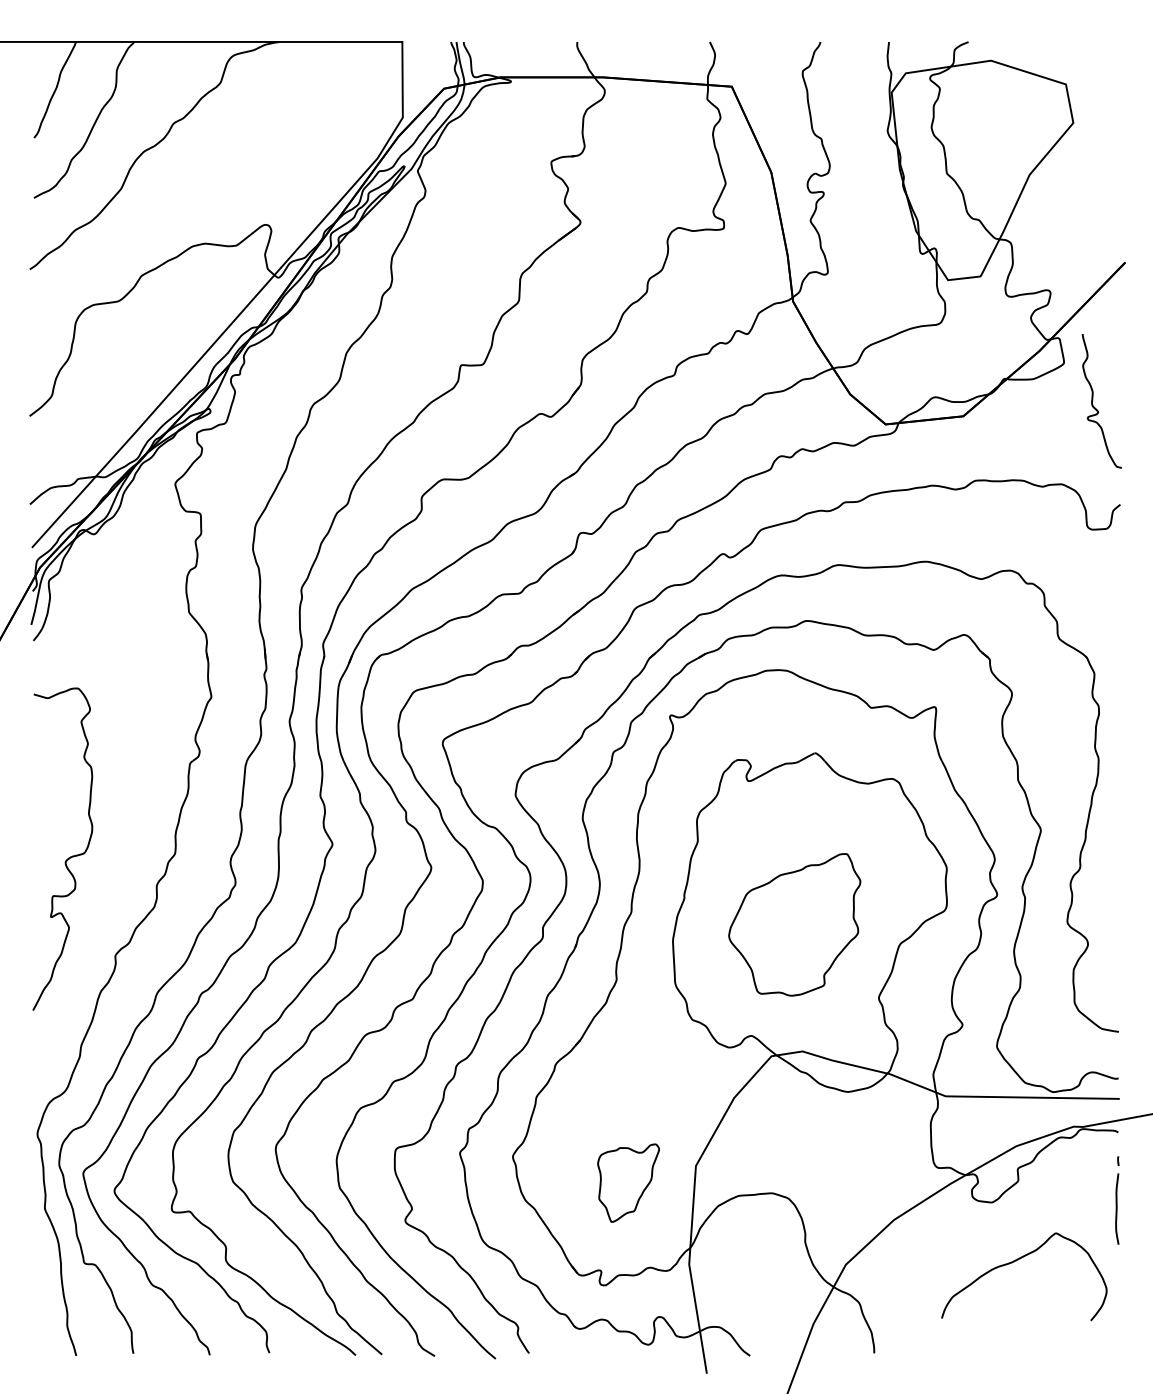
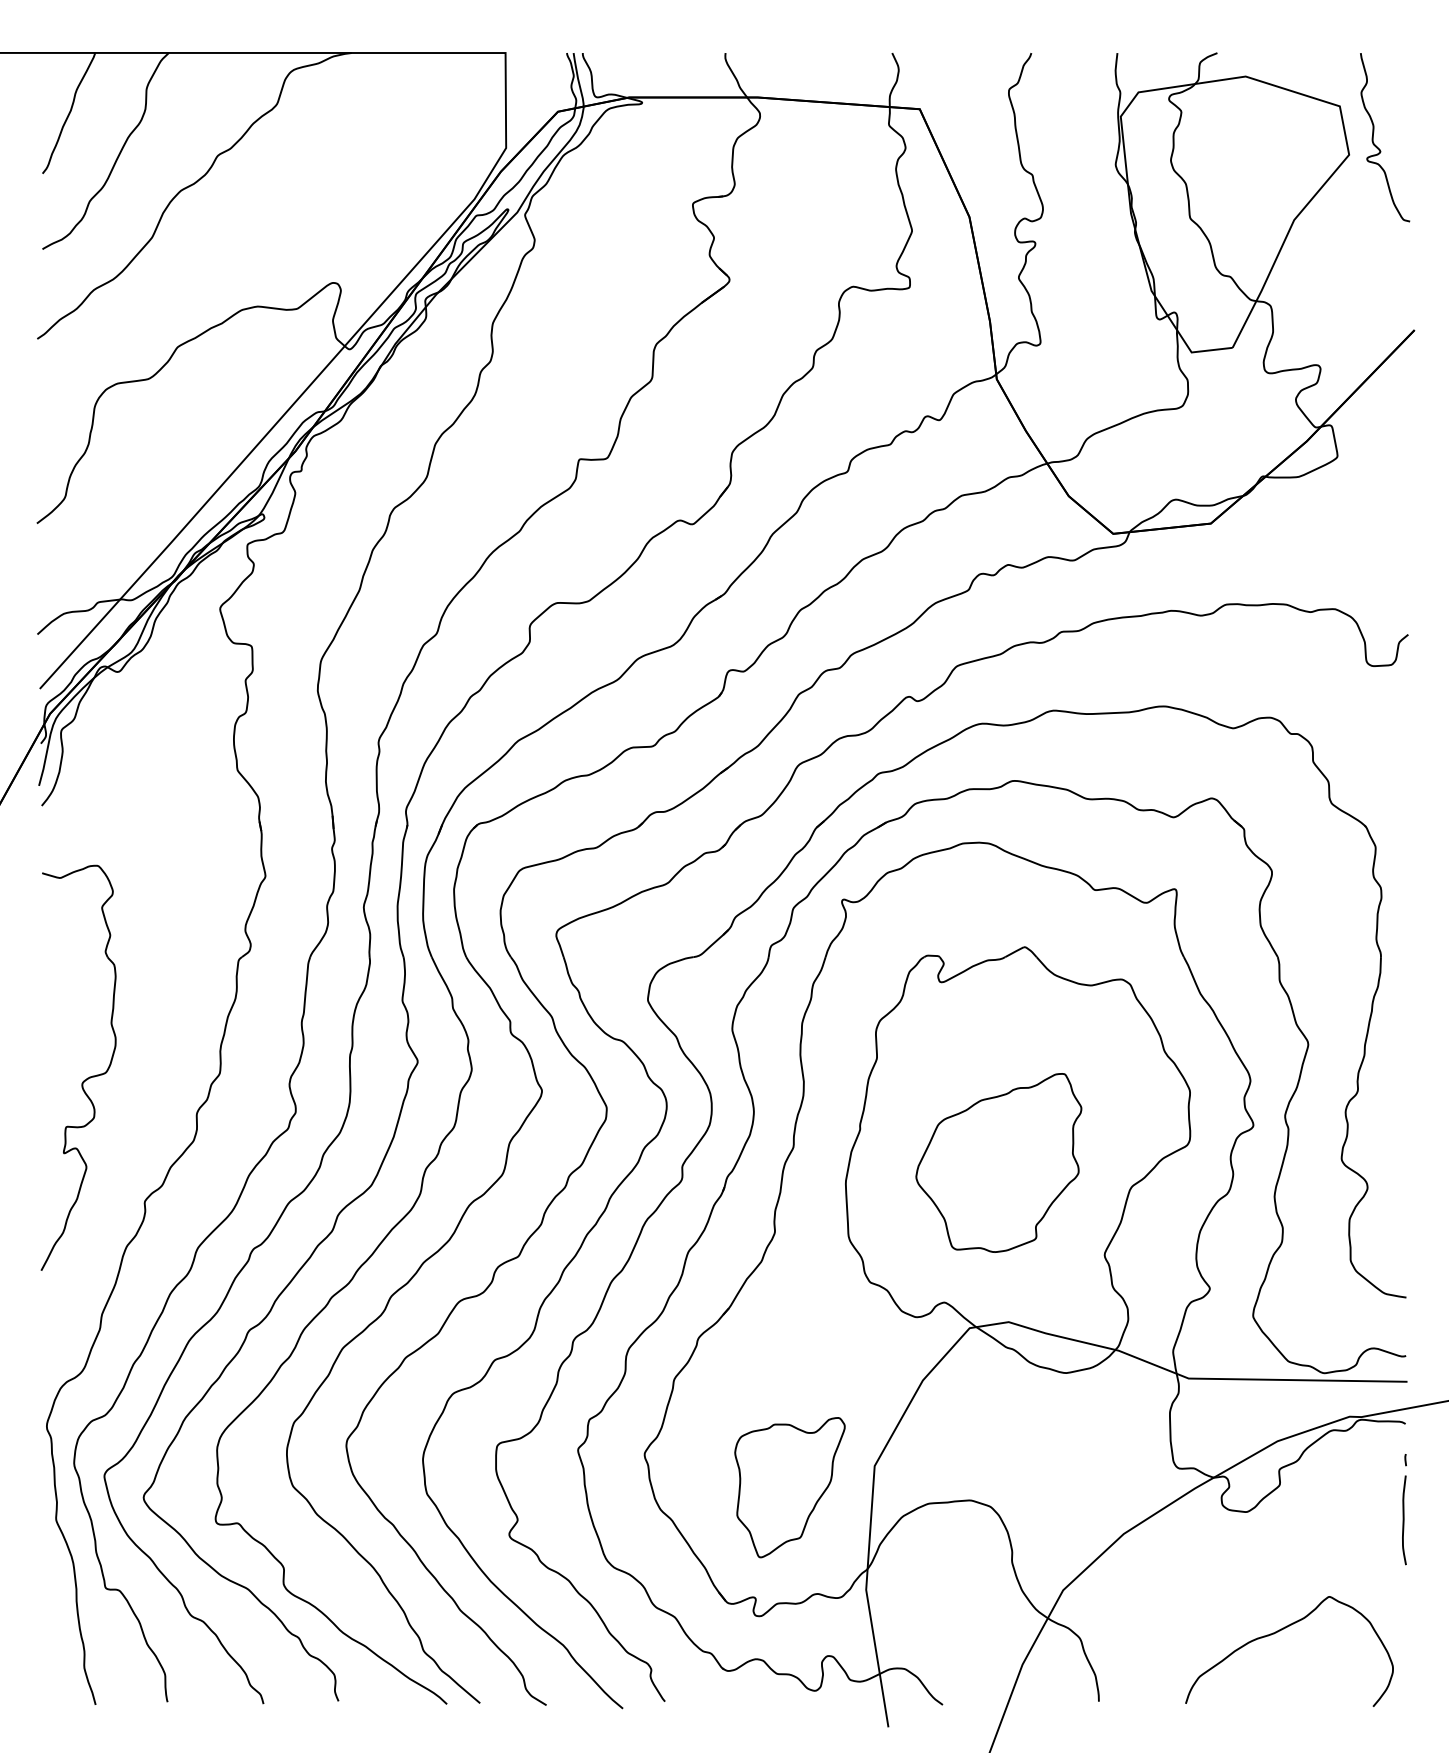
curve: (1092, 401) -> (1373, 137), moved
part: (628, 1182) -> (789, 1487), size x1.43
curve: (1017, 1260) -> (1280, 1631), moved

